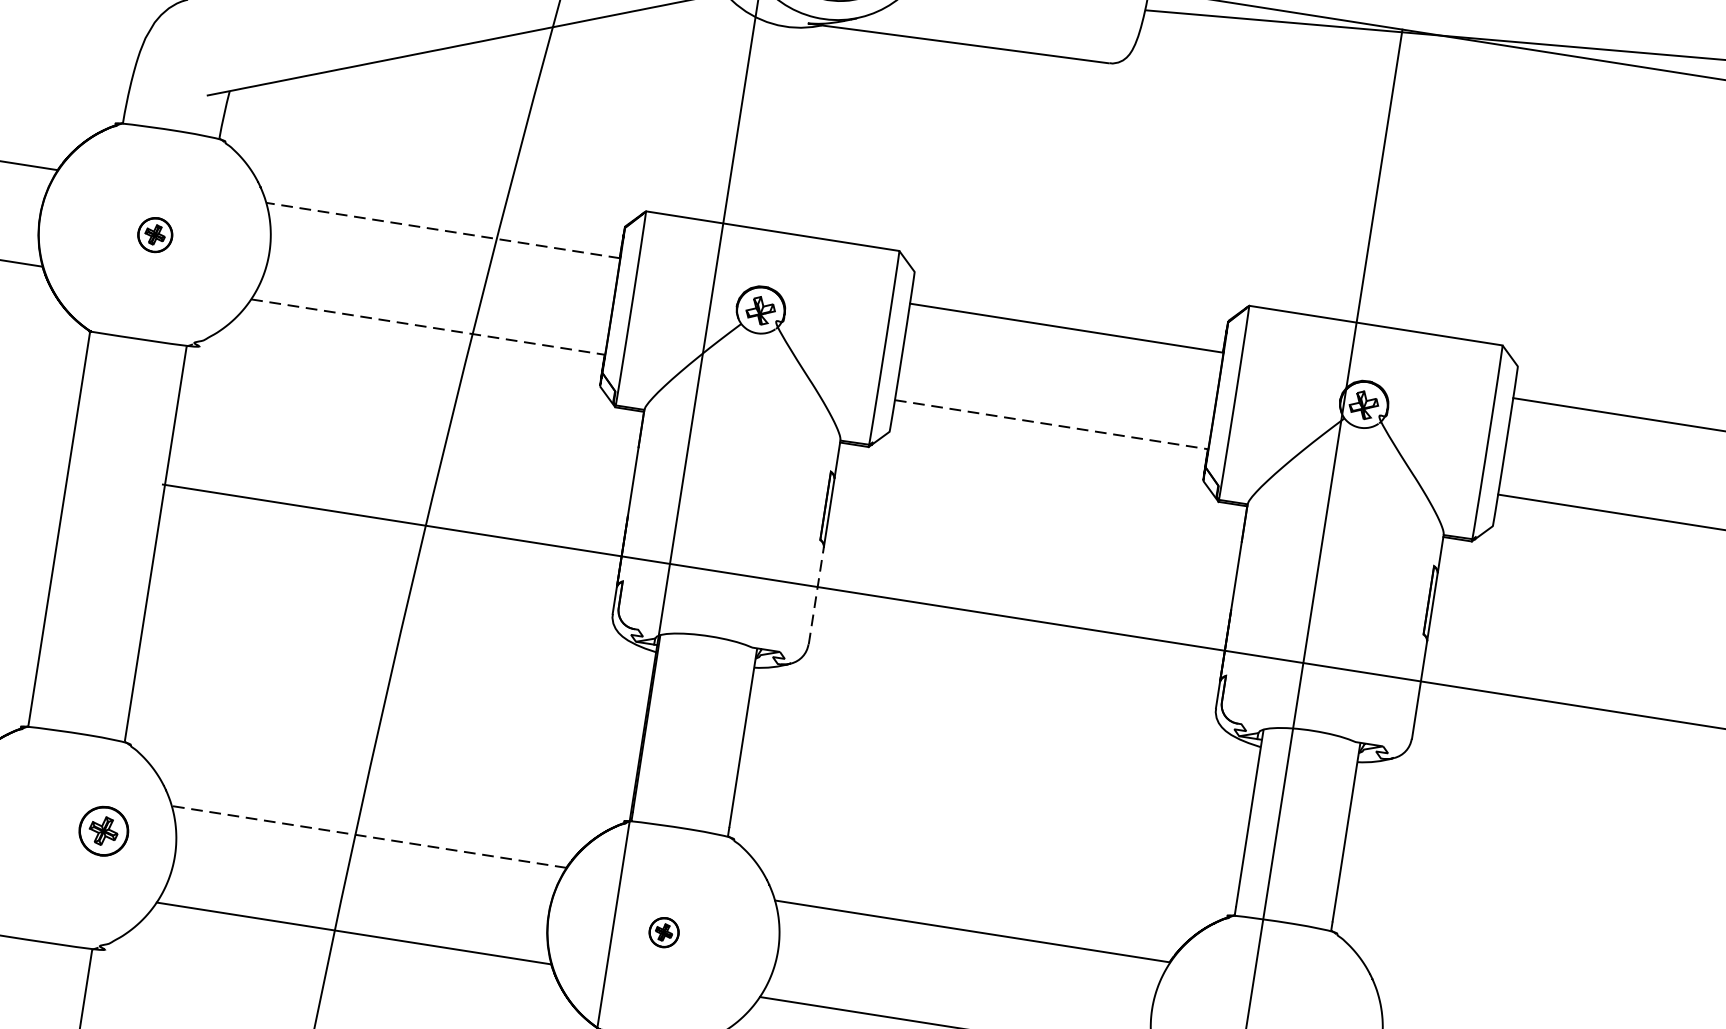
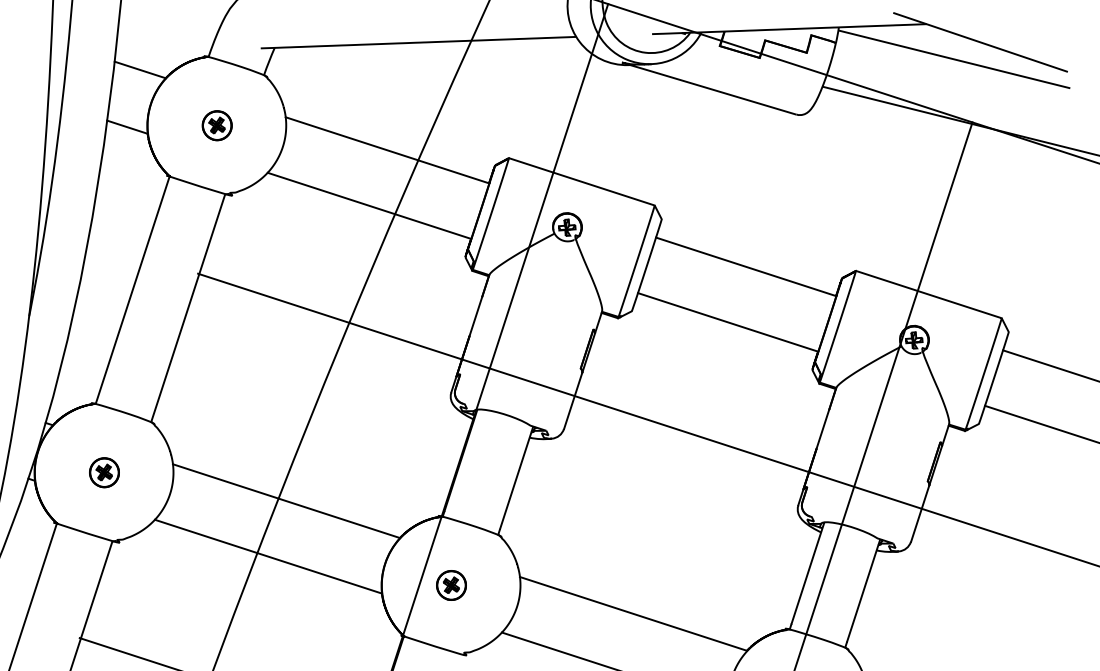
line: (443, 230) -> (387, 150), dashed -> solid
part: (154, 234) -> (216, 125), size x1.43
line: (428, 328) -> (369, 206), dashed -> solid
line: (1052, 424) -> (728, 322), dashed -> solid
line: (816, 594) -> (573, 400), dashed -> solid
part: (103, 830) -> (104, 472), moved
line: (369, 837) -> (286, 501), dashed -> solid
part: (664, 932) -> (451, 585), size x1.67

